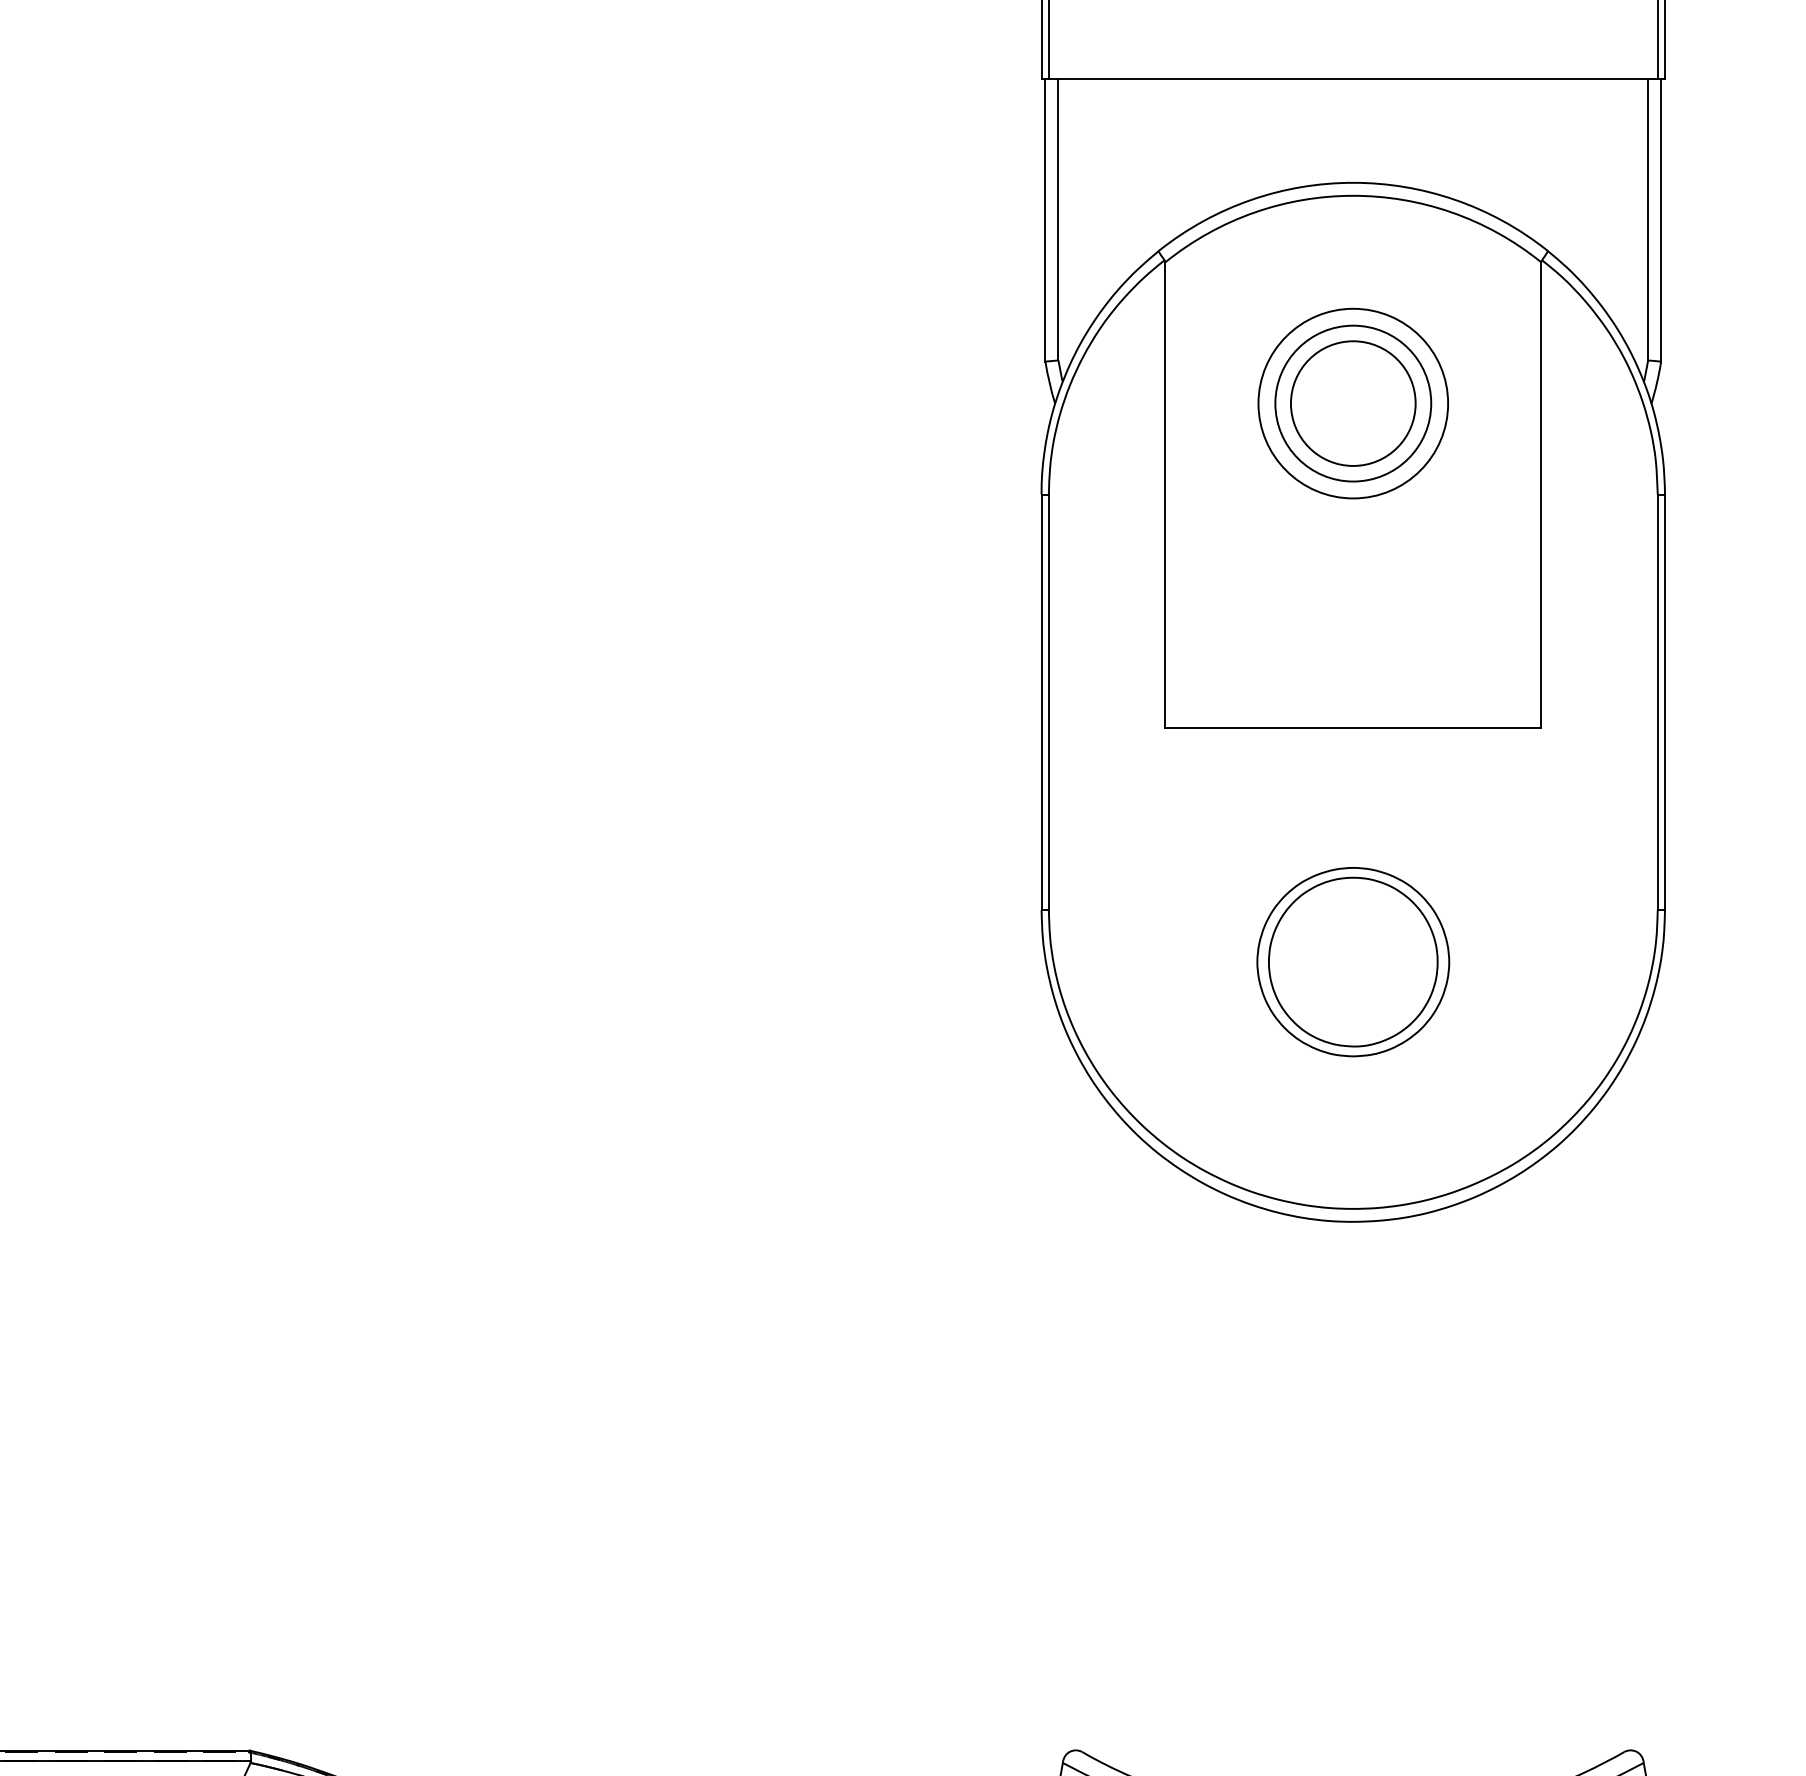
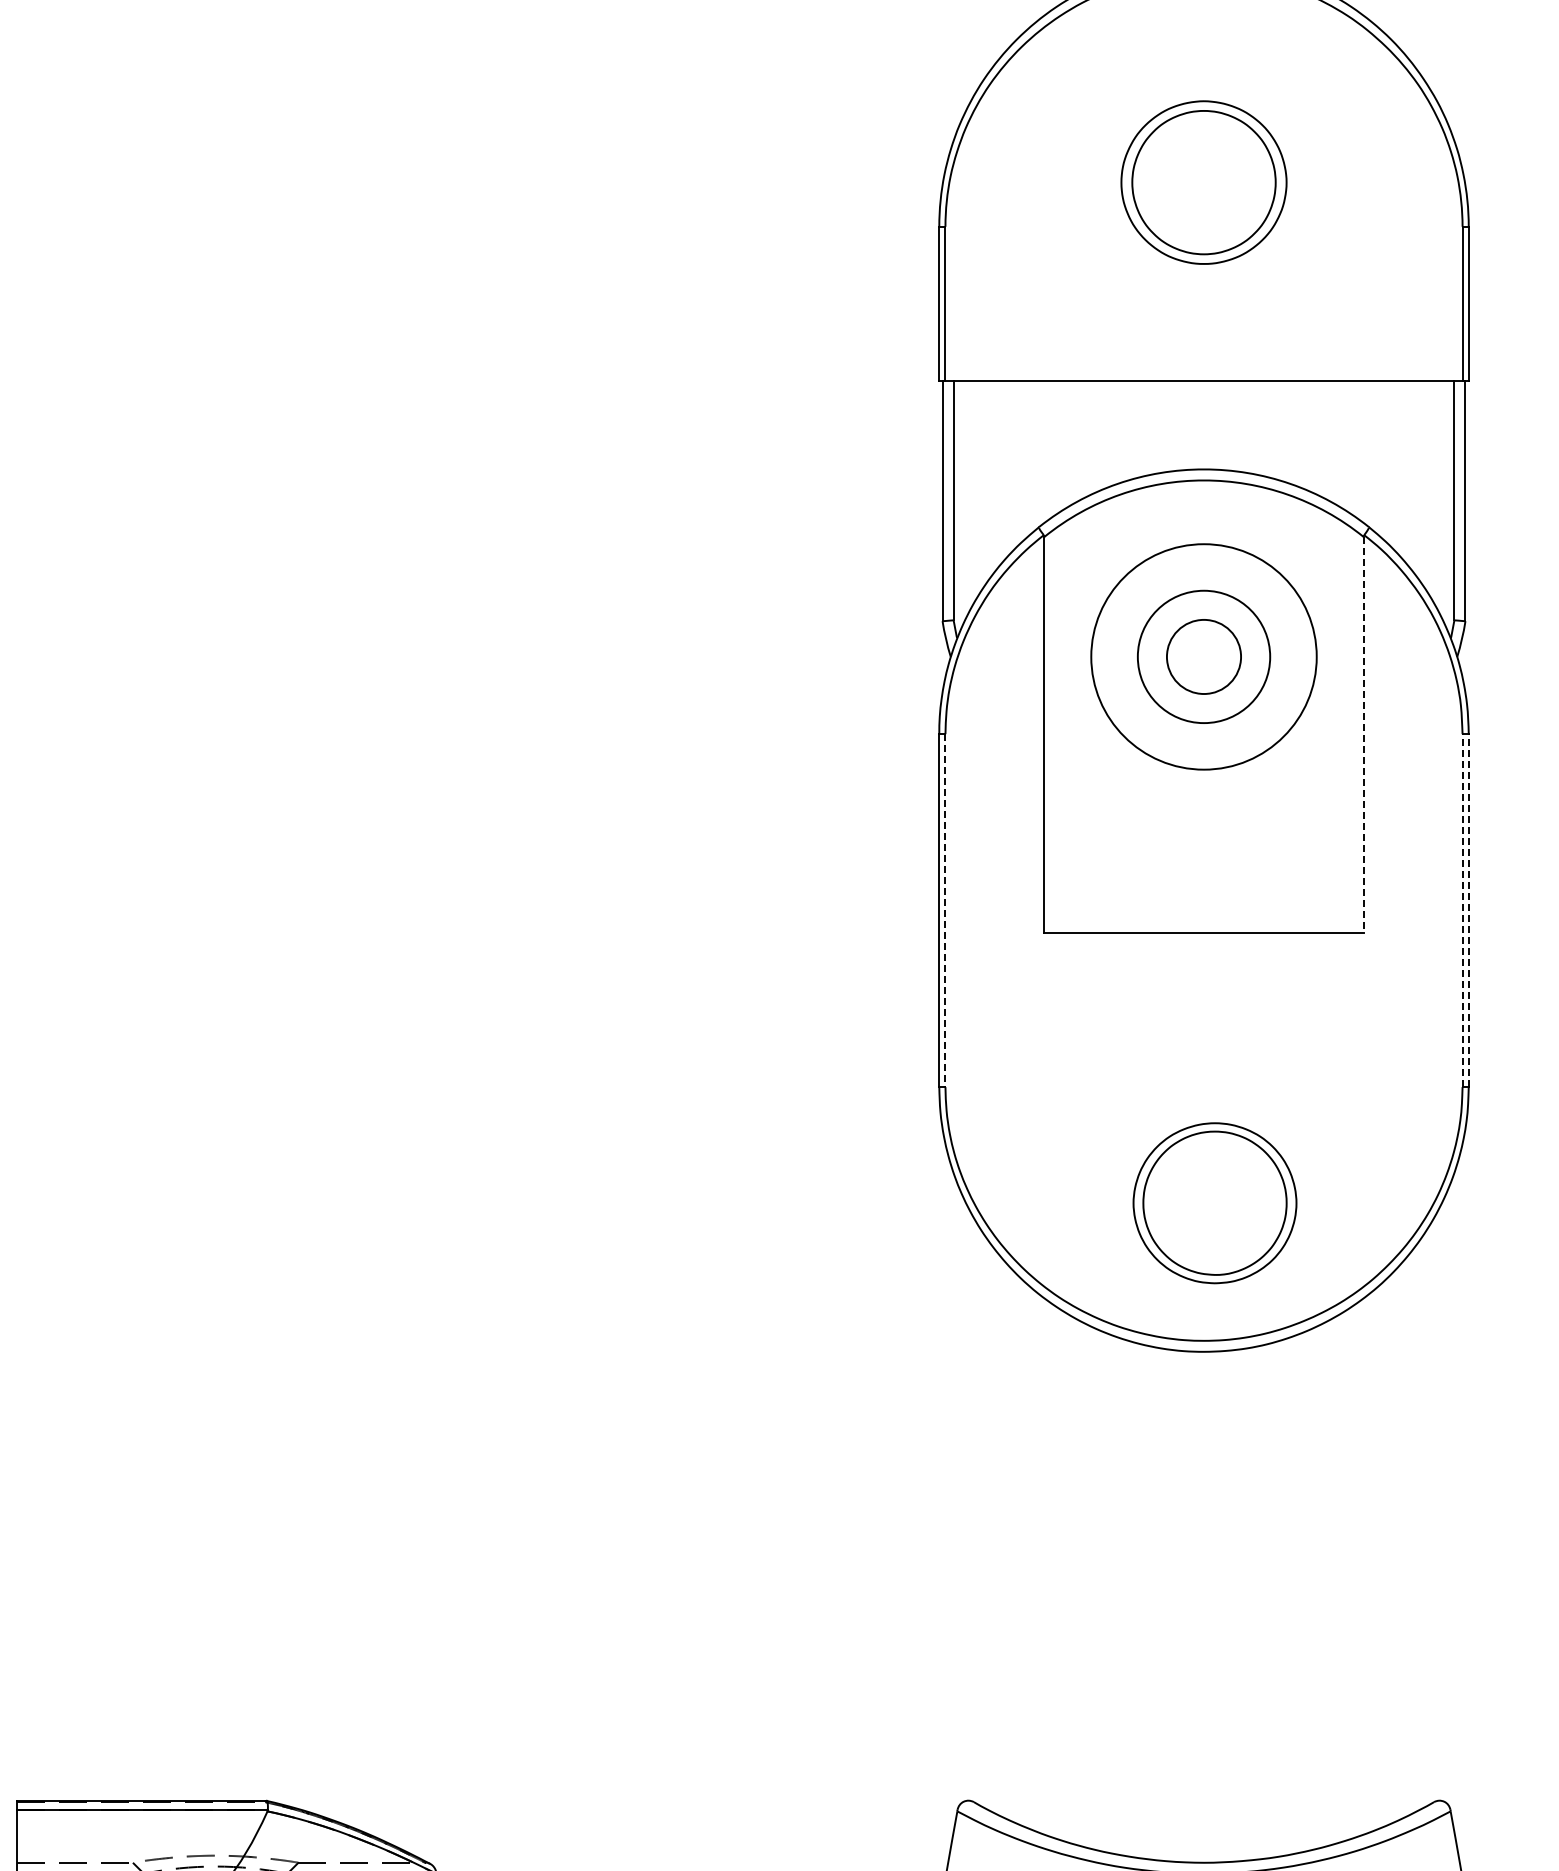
circle: (1352, 403) -> (1203, 656), size x0.7
circle: (1352, 403) -> (1203, 656), size x1.4
line: (1541, 494) -> (1363, 734), solid -> dashed
line: (1657, 702) -> (1462, 910), solid -> dashed
line: (1664, 702) -> (1468, 910), solid -> dashed
line: (1048, 703) -> (945, 911), solid -> dashed
part: (1352, 962) -> (1214, 1203), moved

